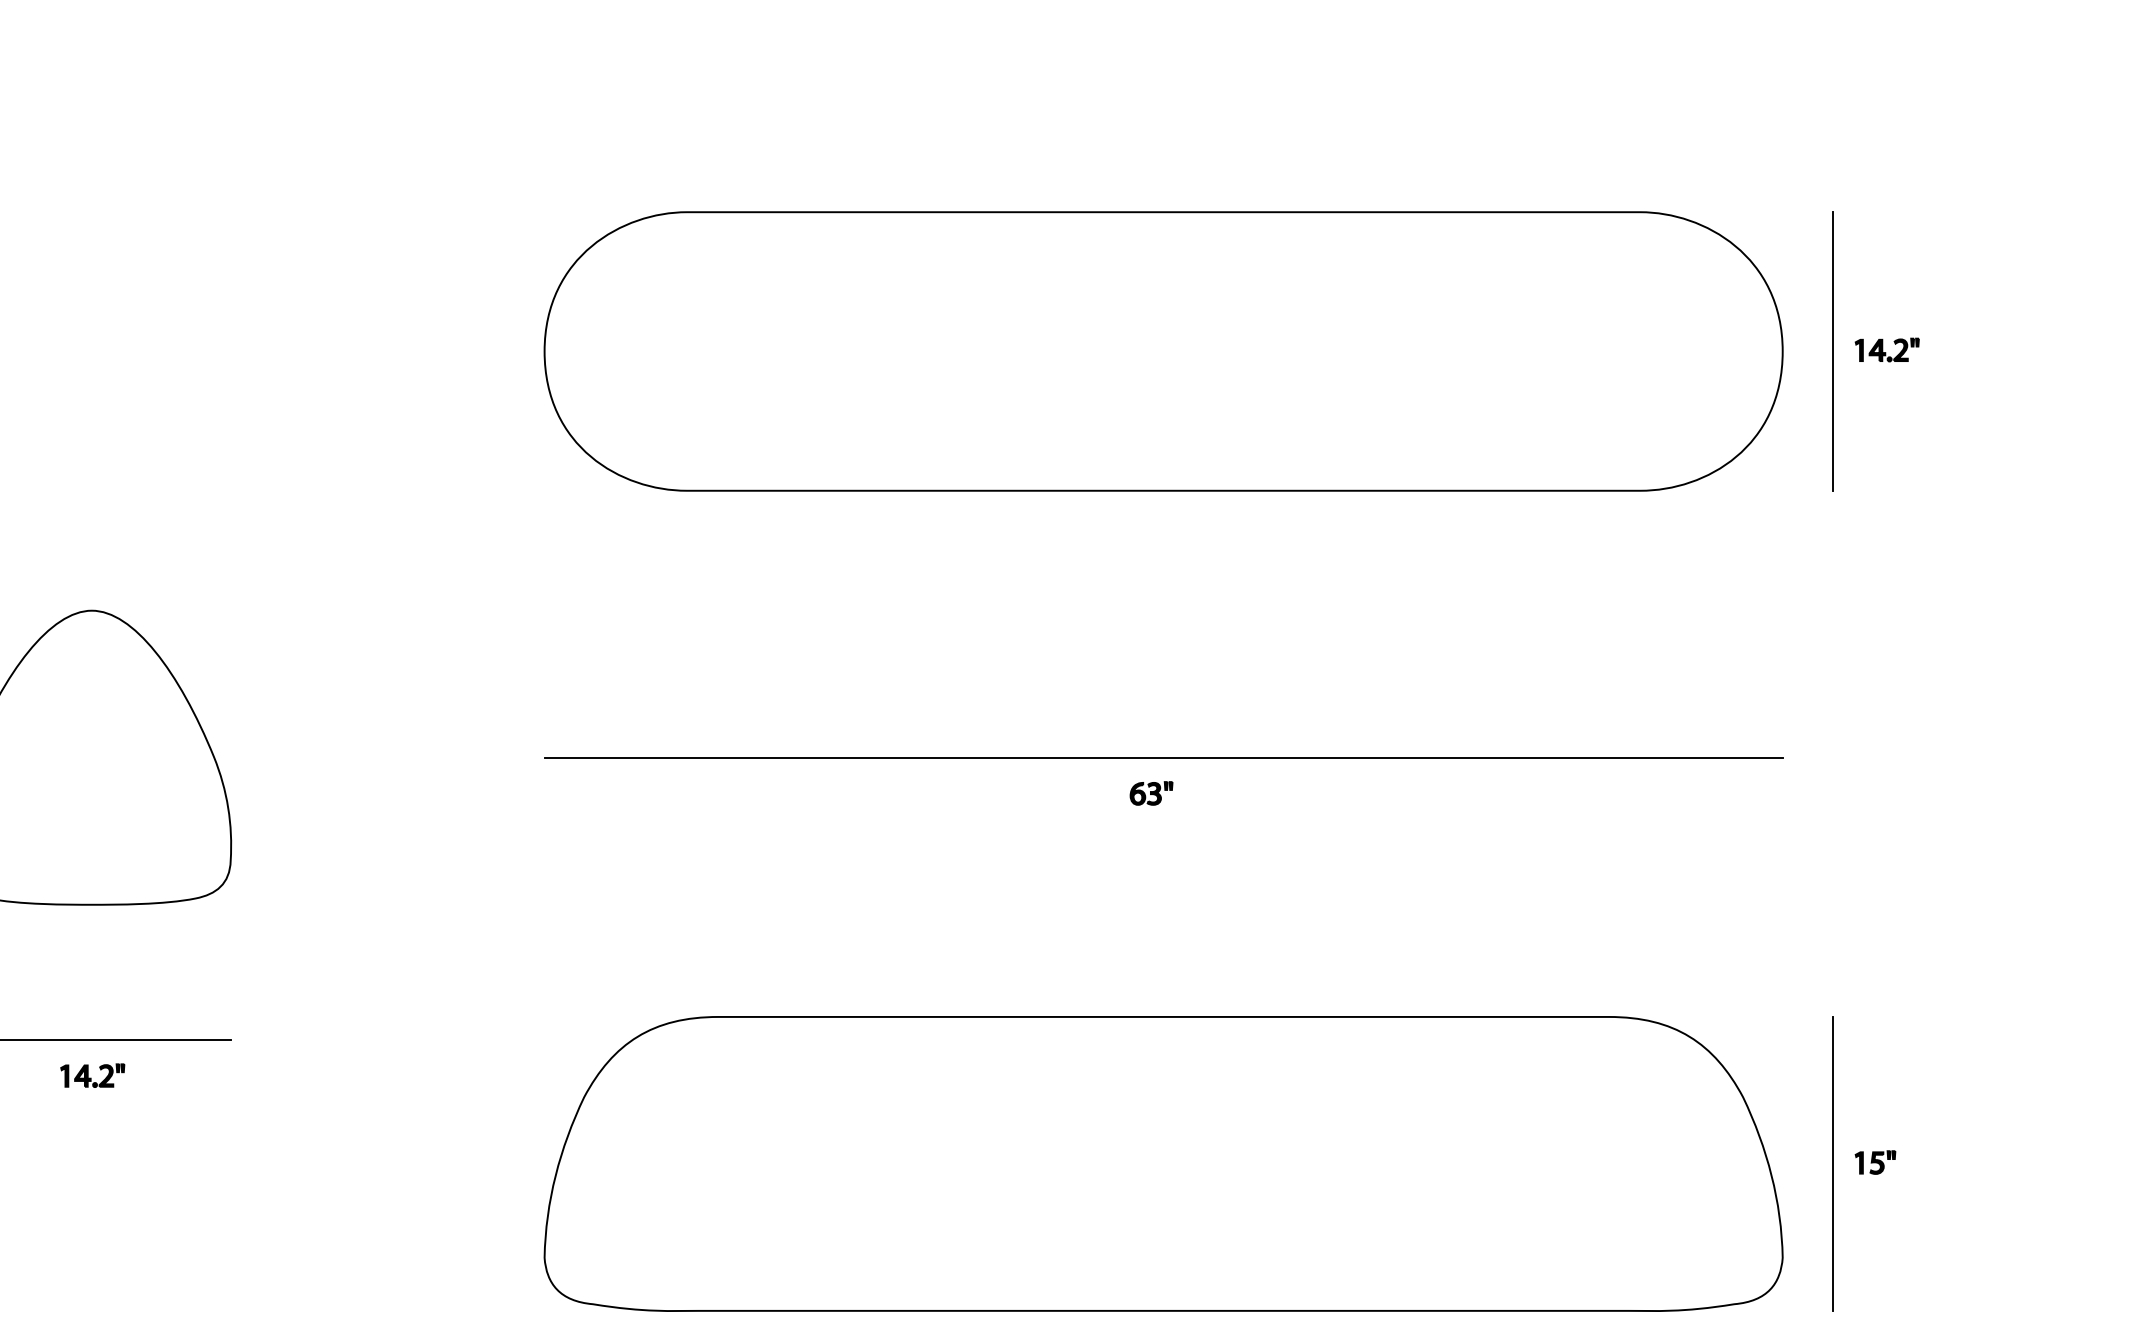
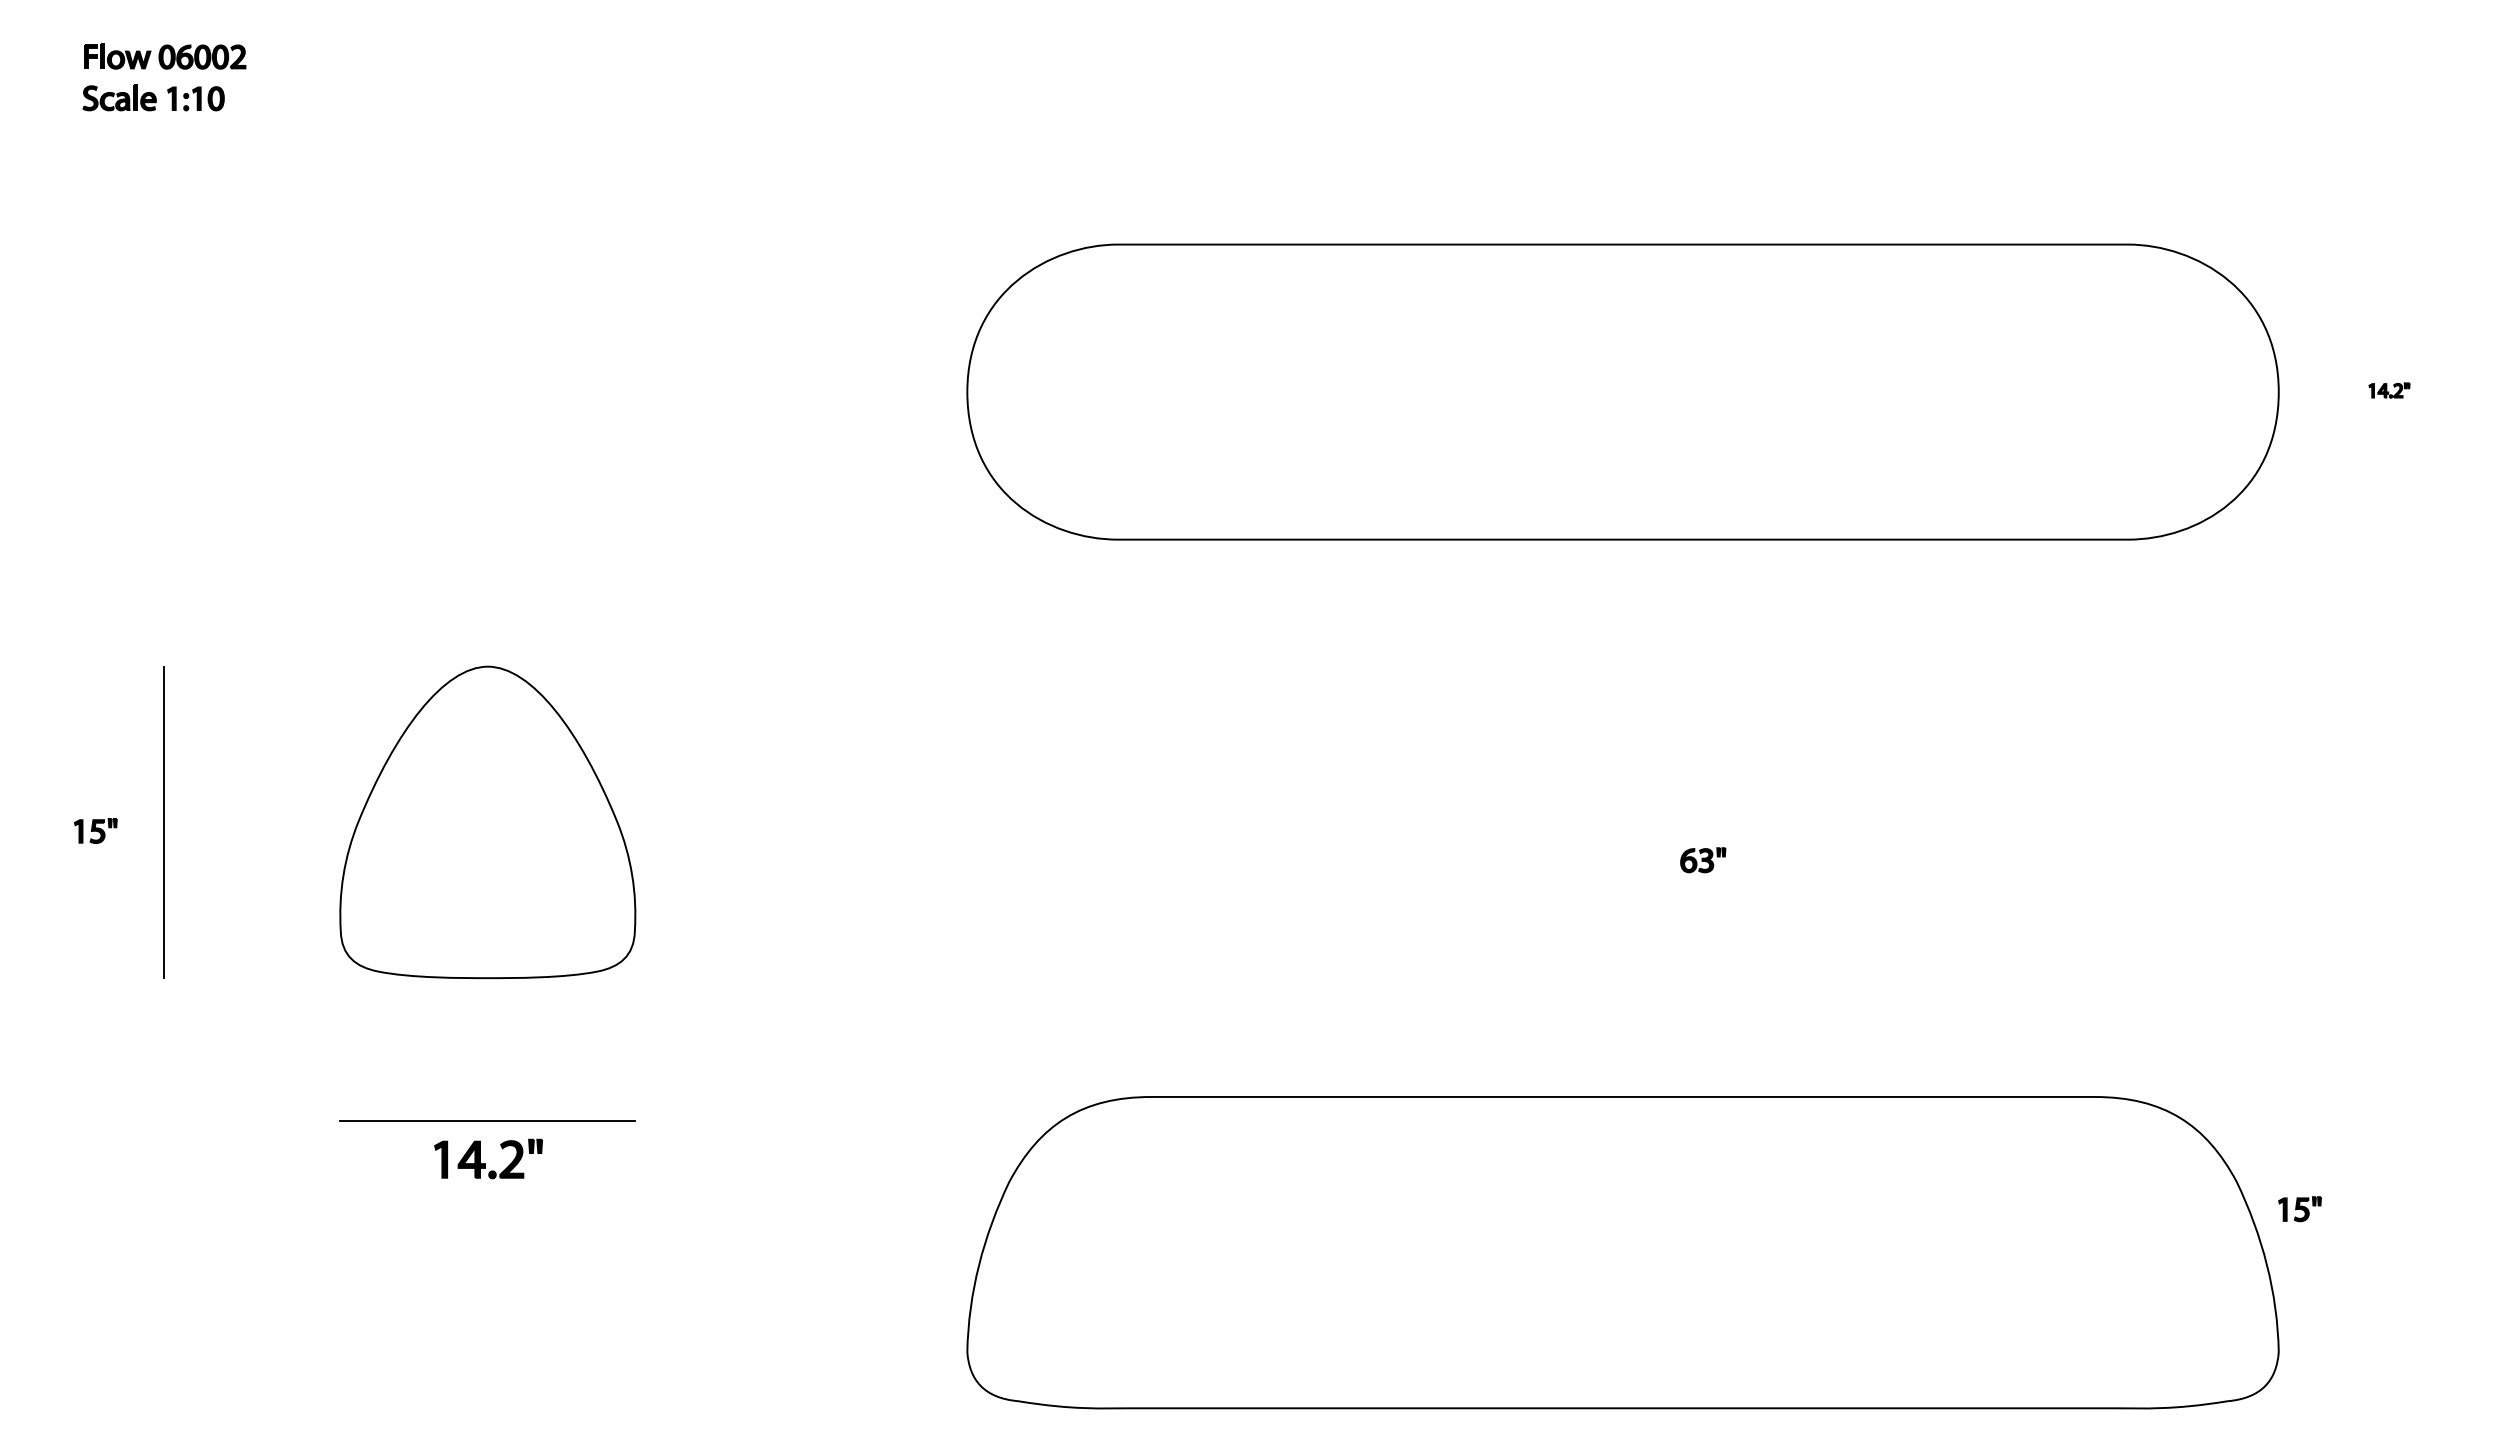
part: (1887, 349) -> (2389, 390), size x0.6
line: (1833, 350) -> (2332, 391), removed
line: (1163, 757) -> (1622, 822), removed
part: (1151, 793) -> (1703, 860), moved
part: (92, 1075) -> (488, 1159), size x1.6
part: (1874, 1162) -> (2299, 1209), moved
line: (1833, 1163) -> (2332, 1252), removed

